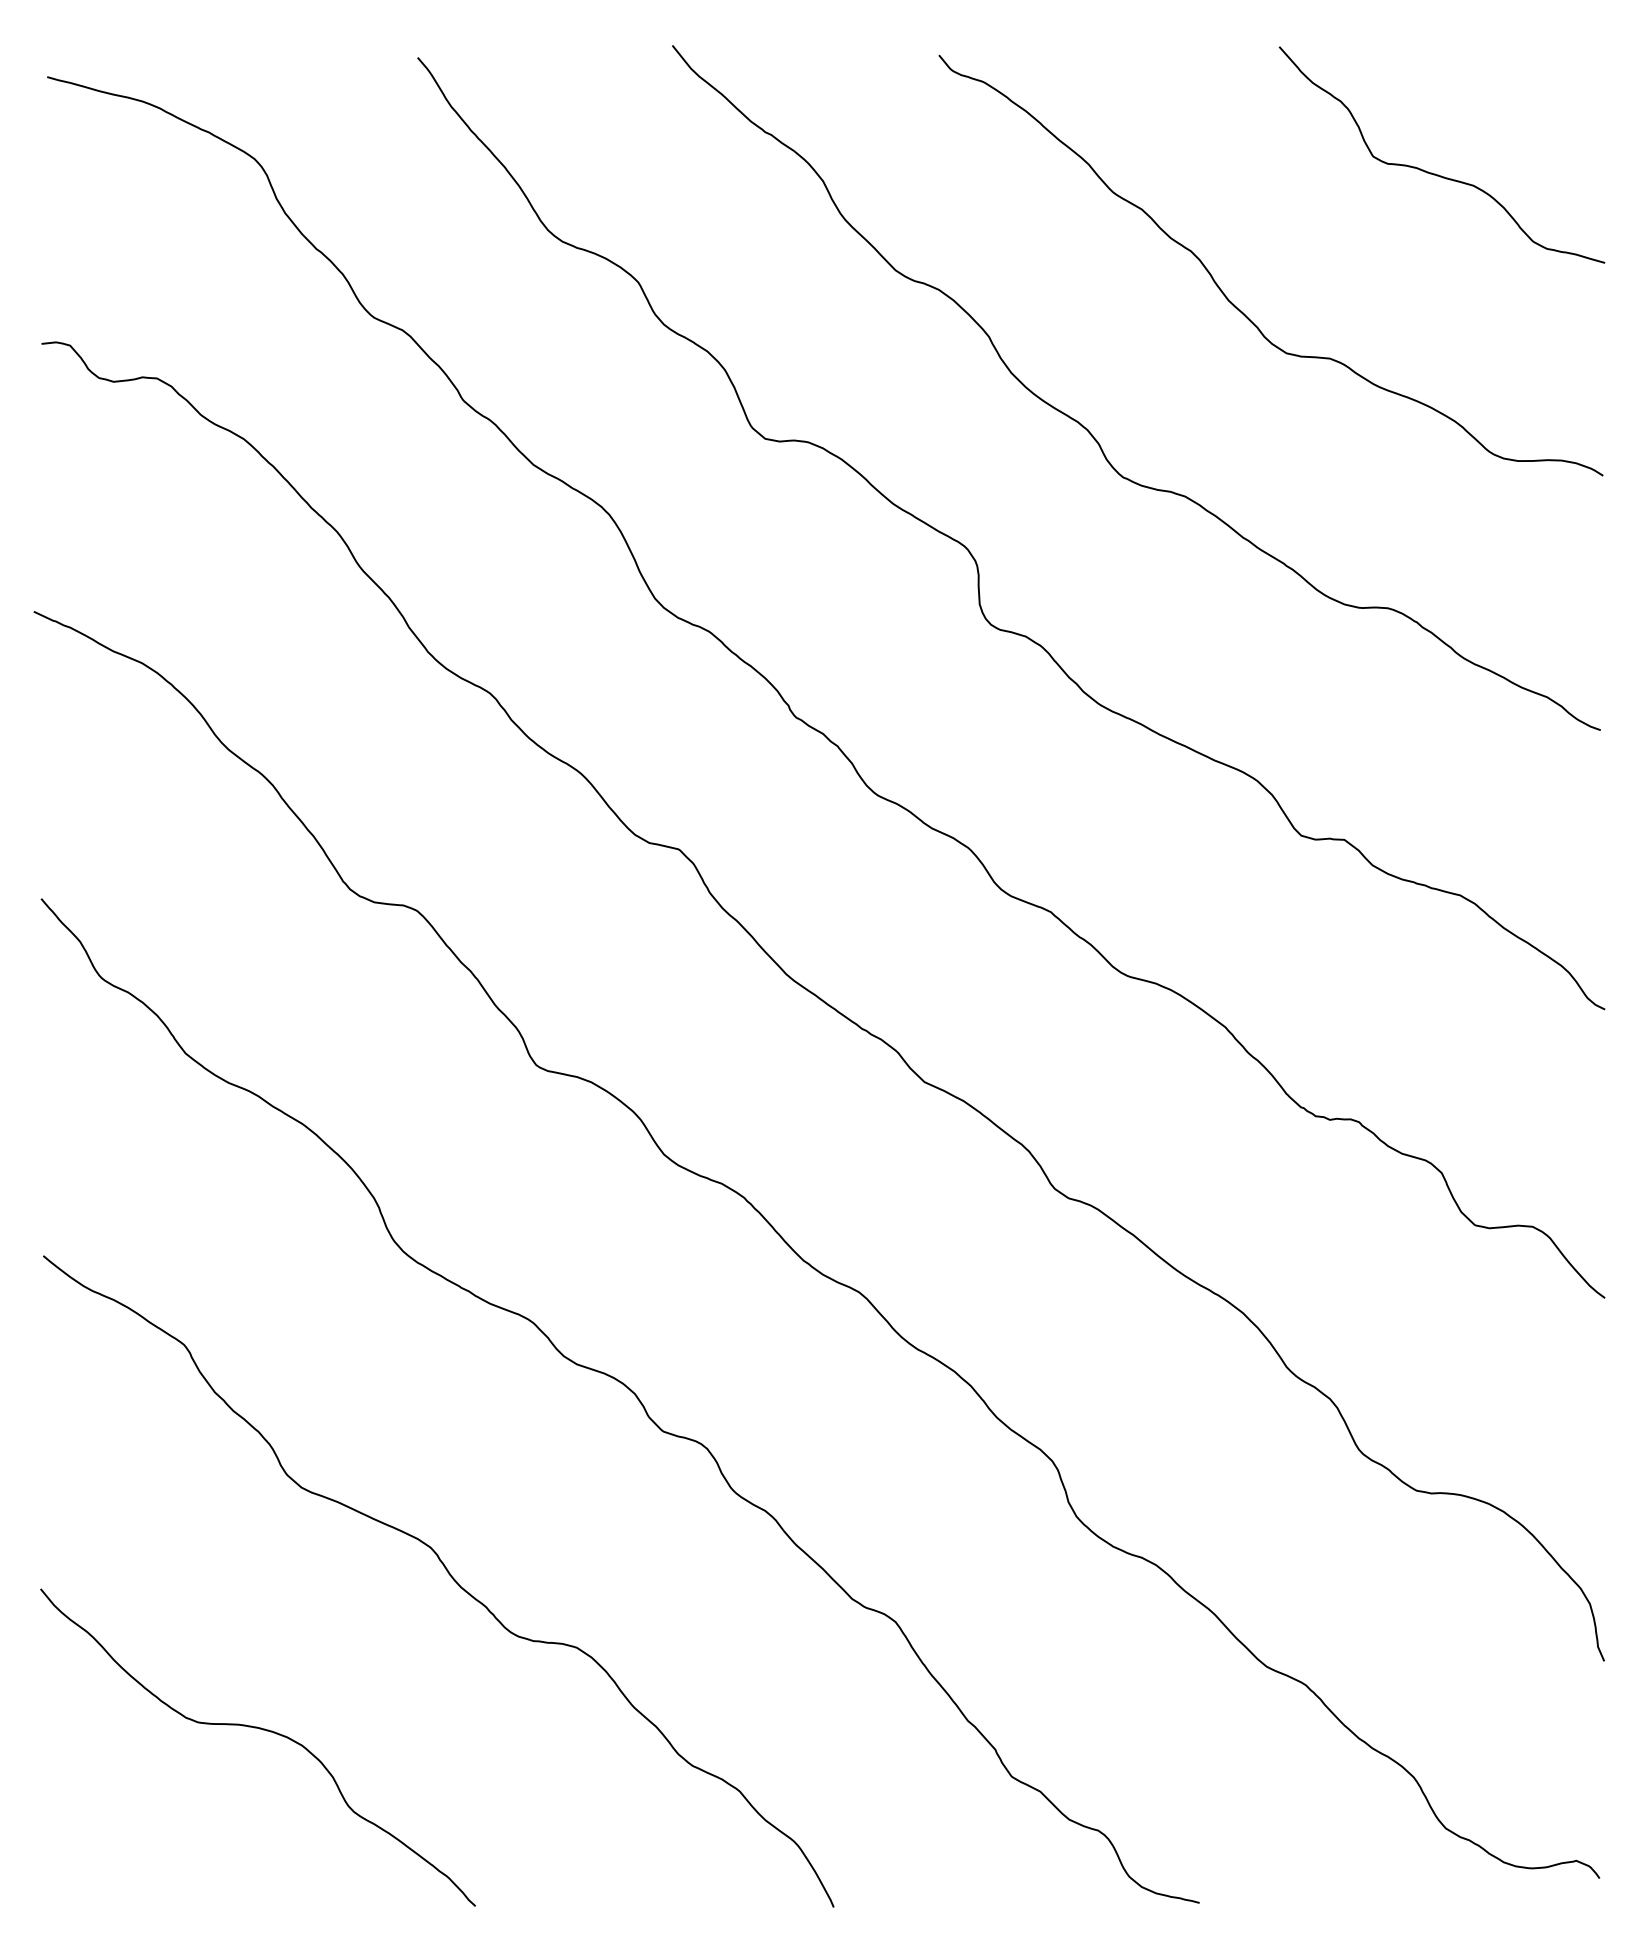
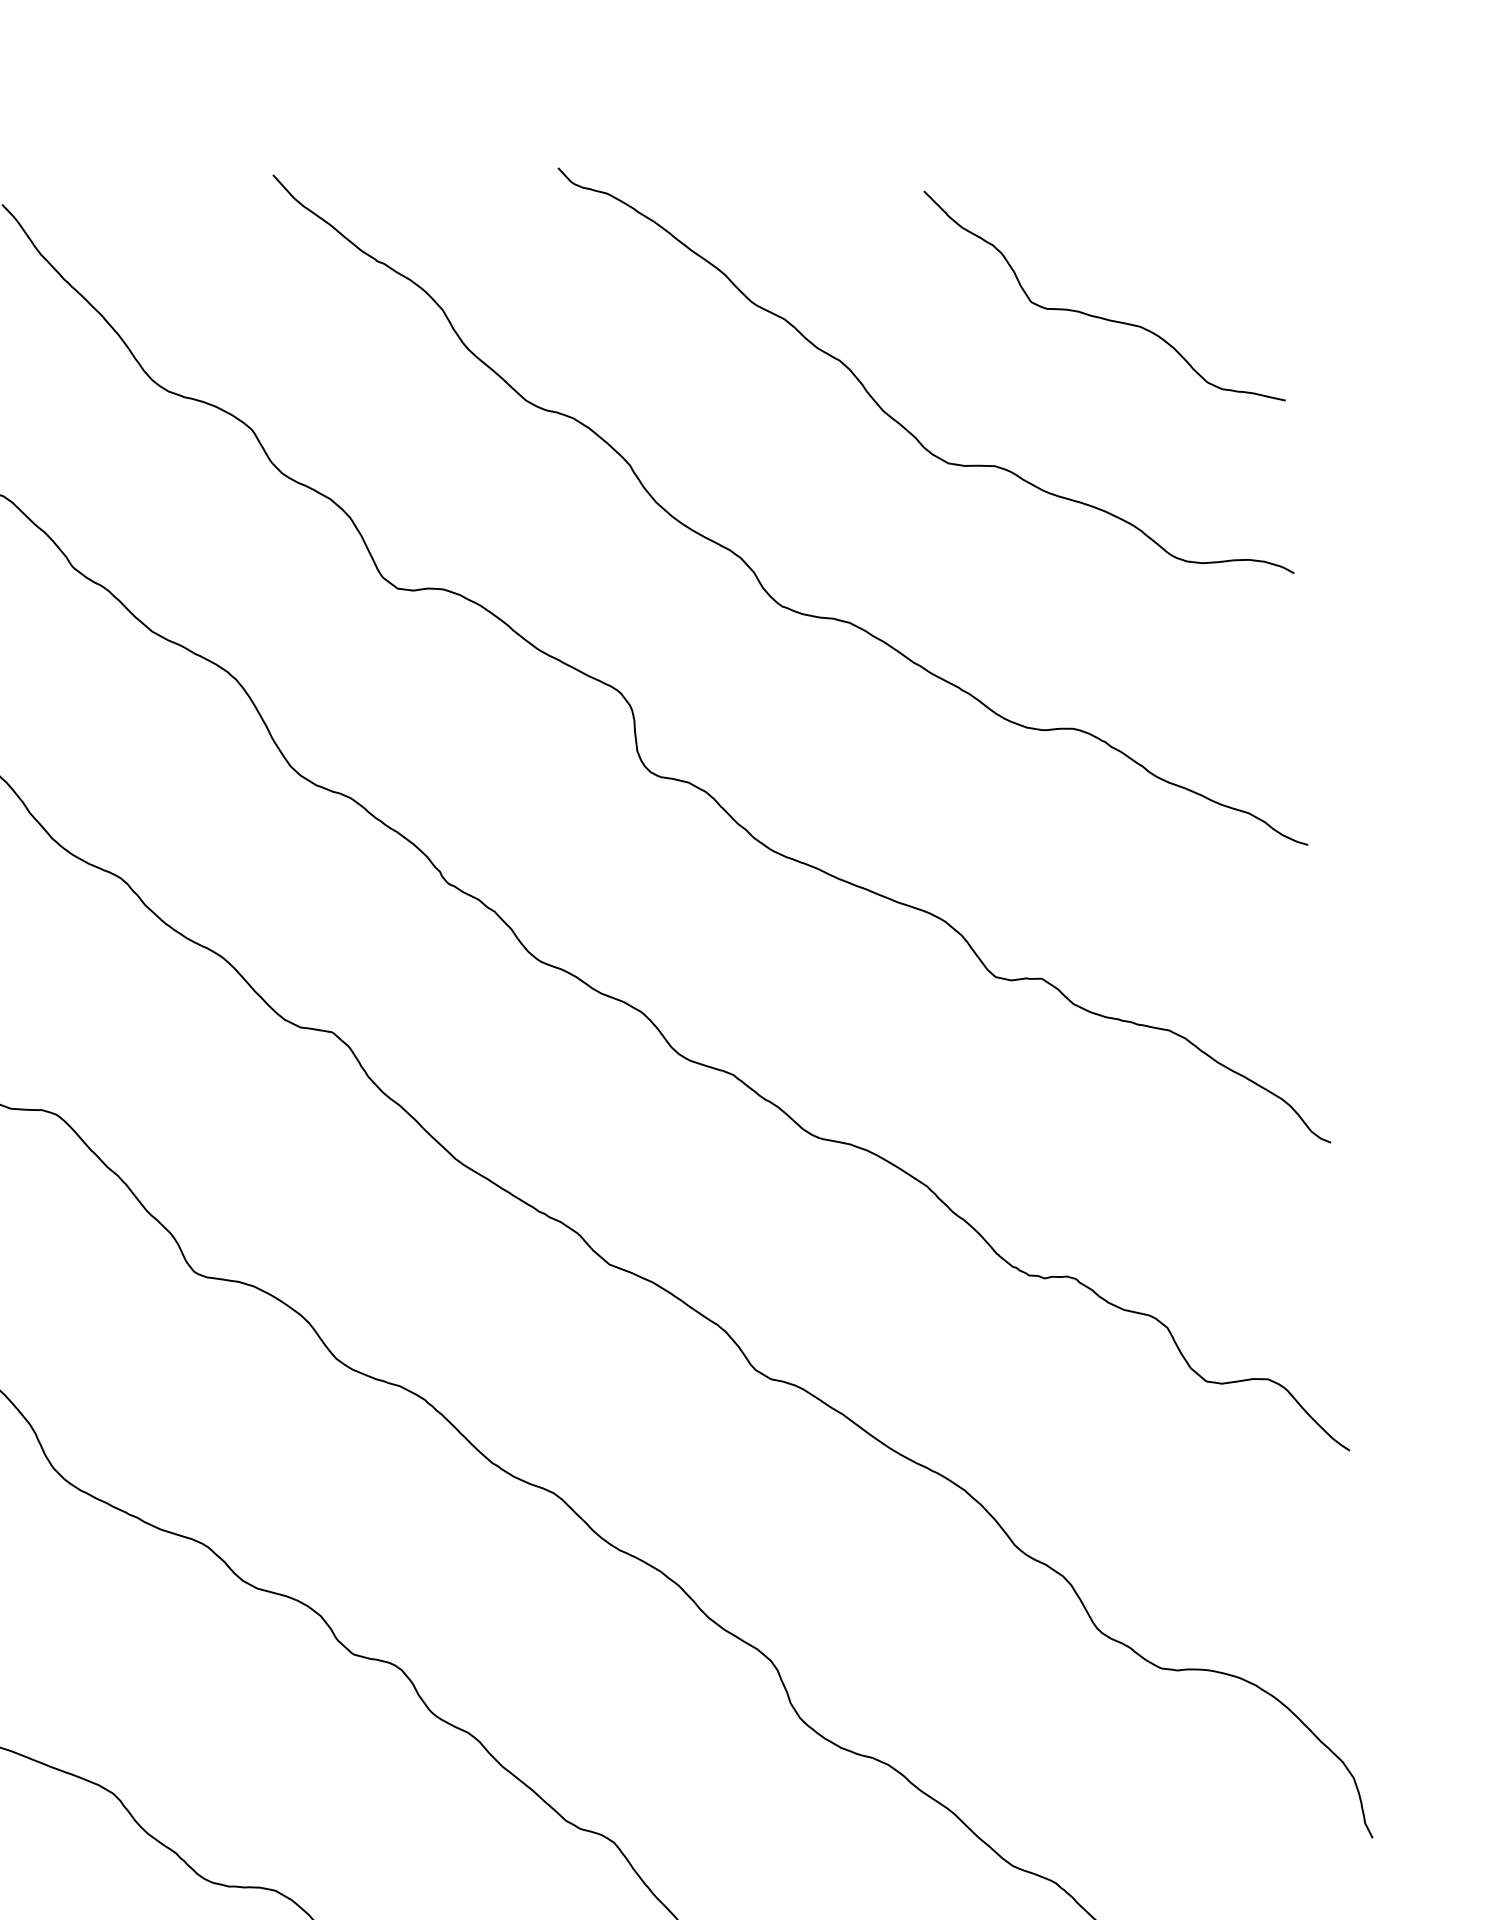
curve: (1435, 173) -> (1098, 316), moved

